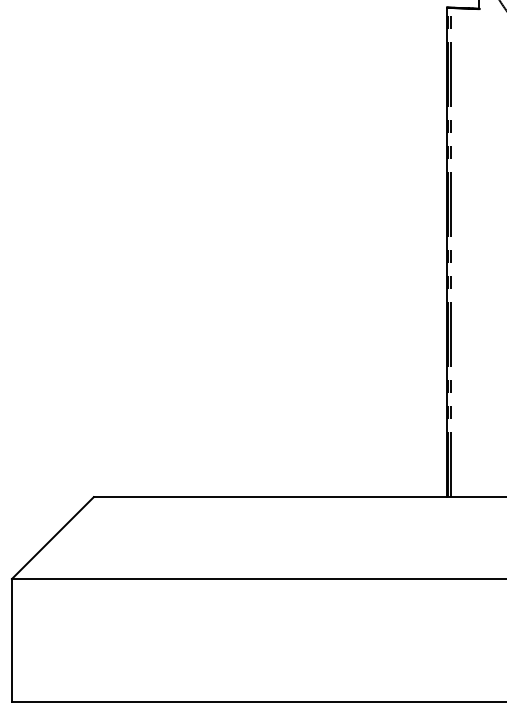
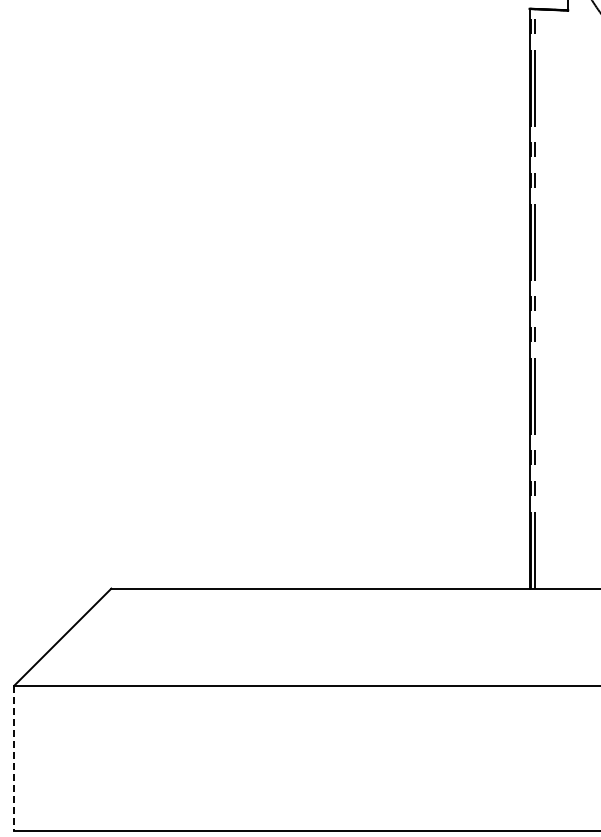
line: (12, 640) -> (14, 758), solid -> dashed

